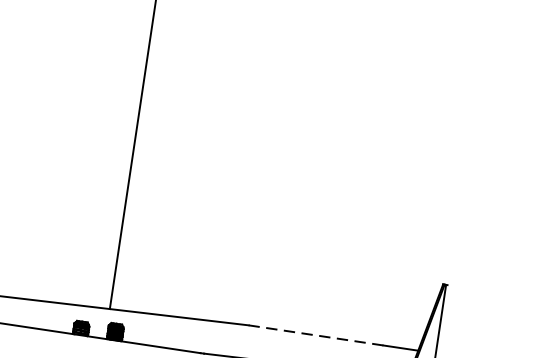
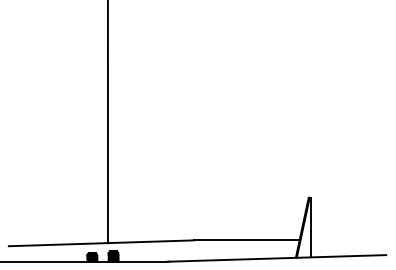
line: (315, 335) -> (235, 240), dashed -> solid

